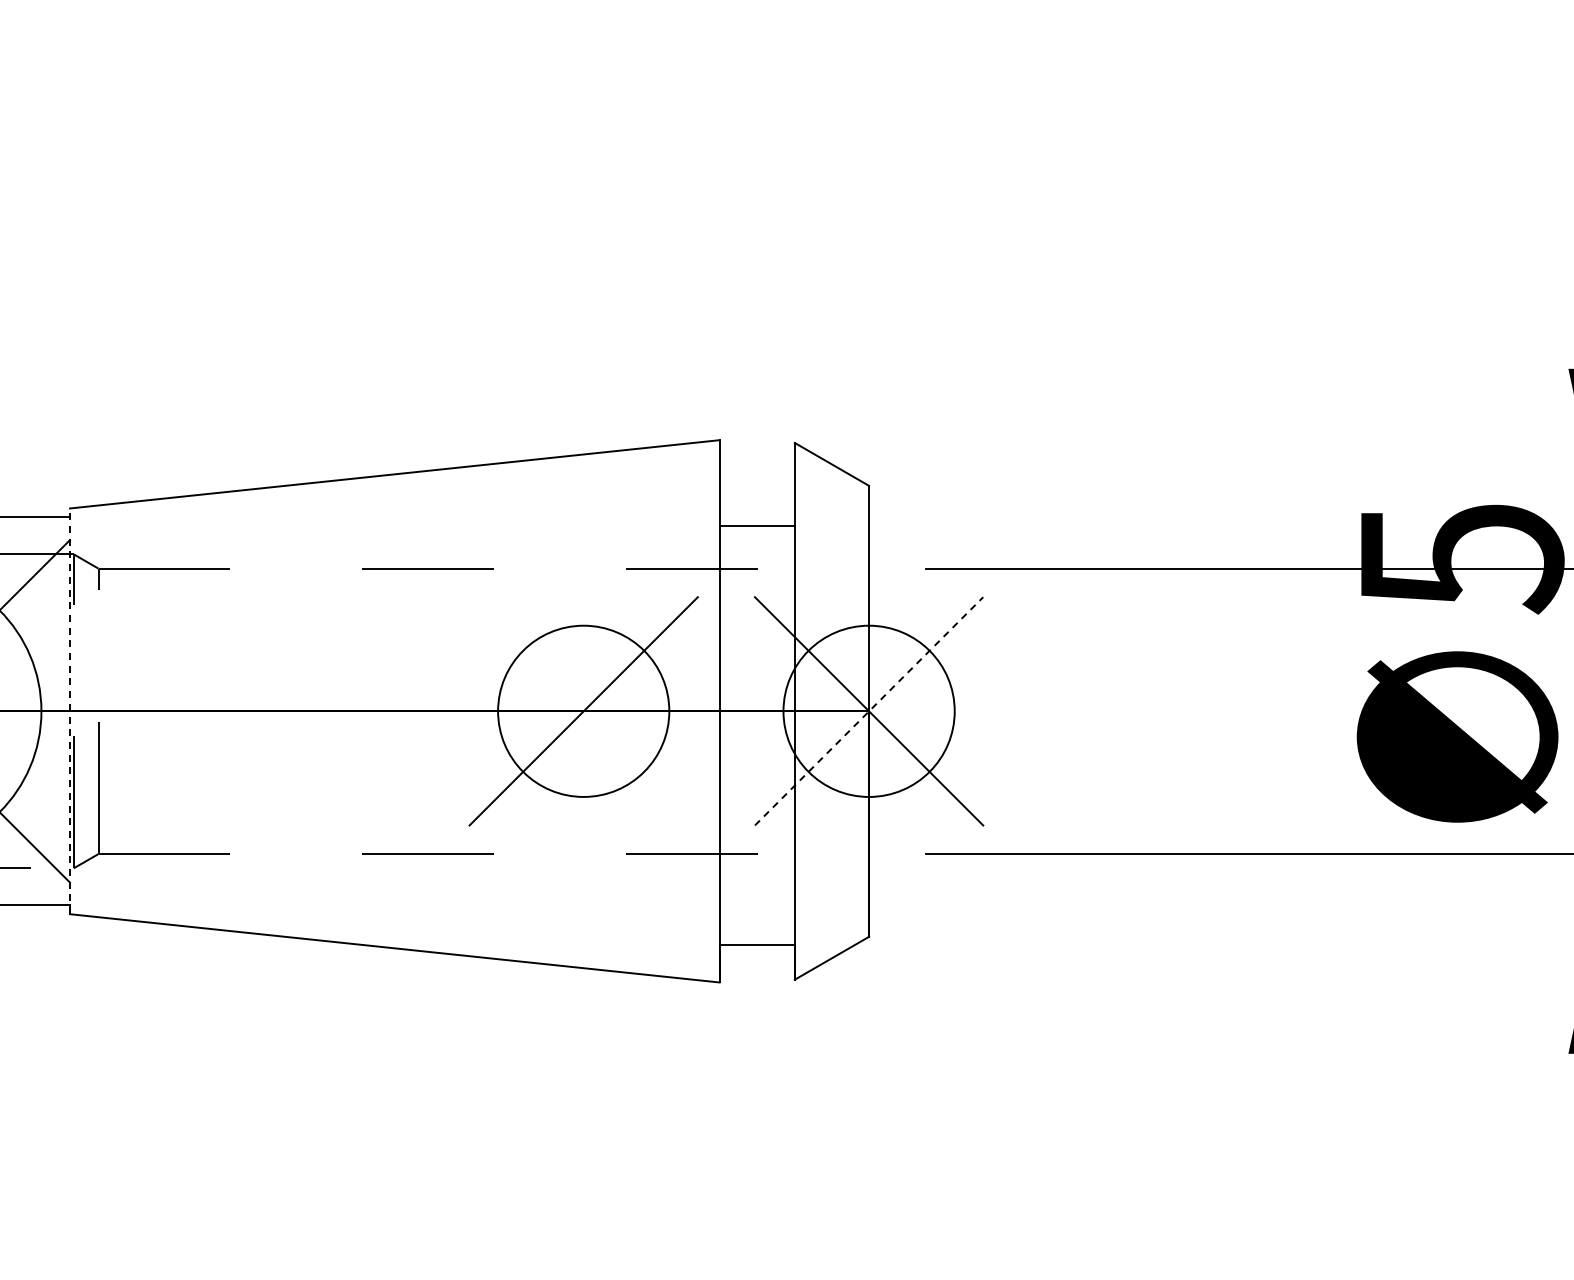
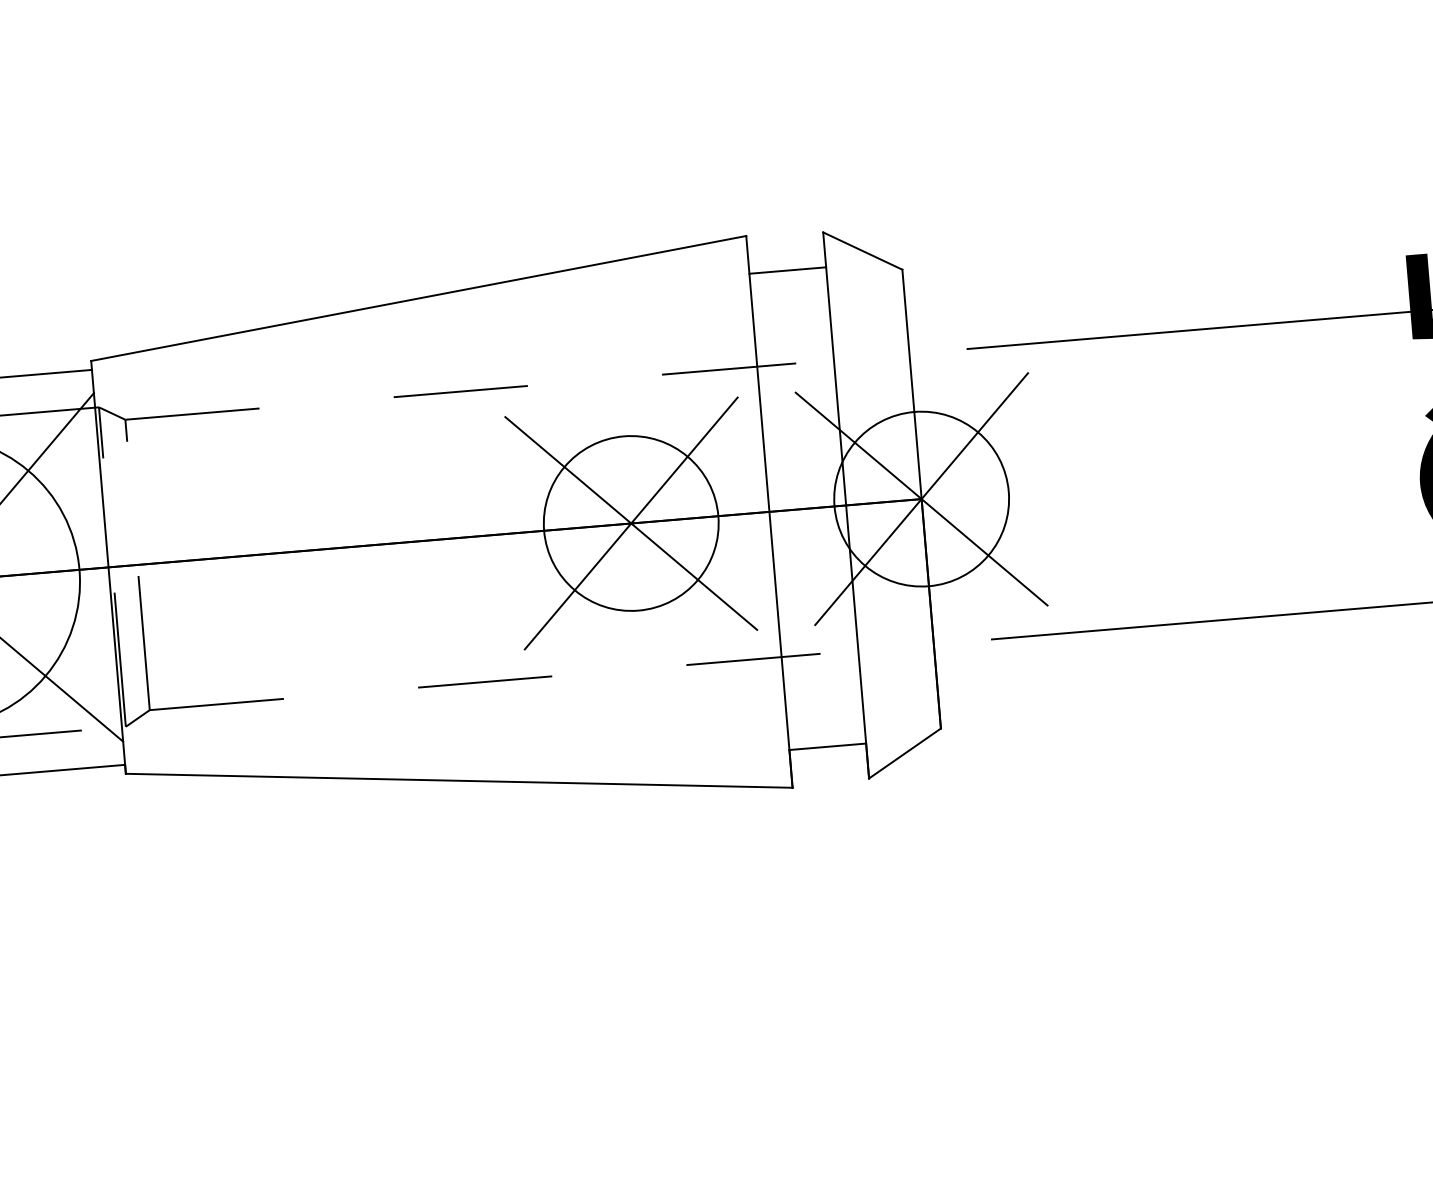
line: (756, 526) -> (787, 270), moved
line: (869, 710) -> (921, 498), dashed -> solid
line: (69, 711) -> (108, 567), dashed -> solid
line: (583, 711) -> (631, 523), added

